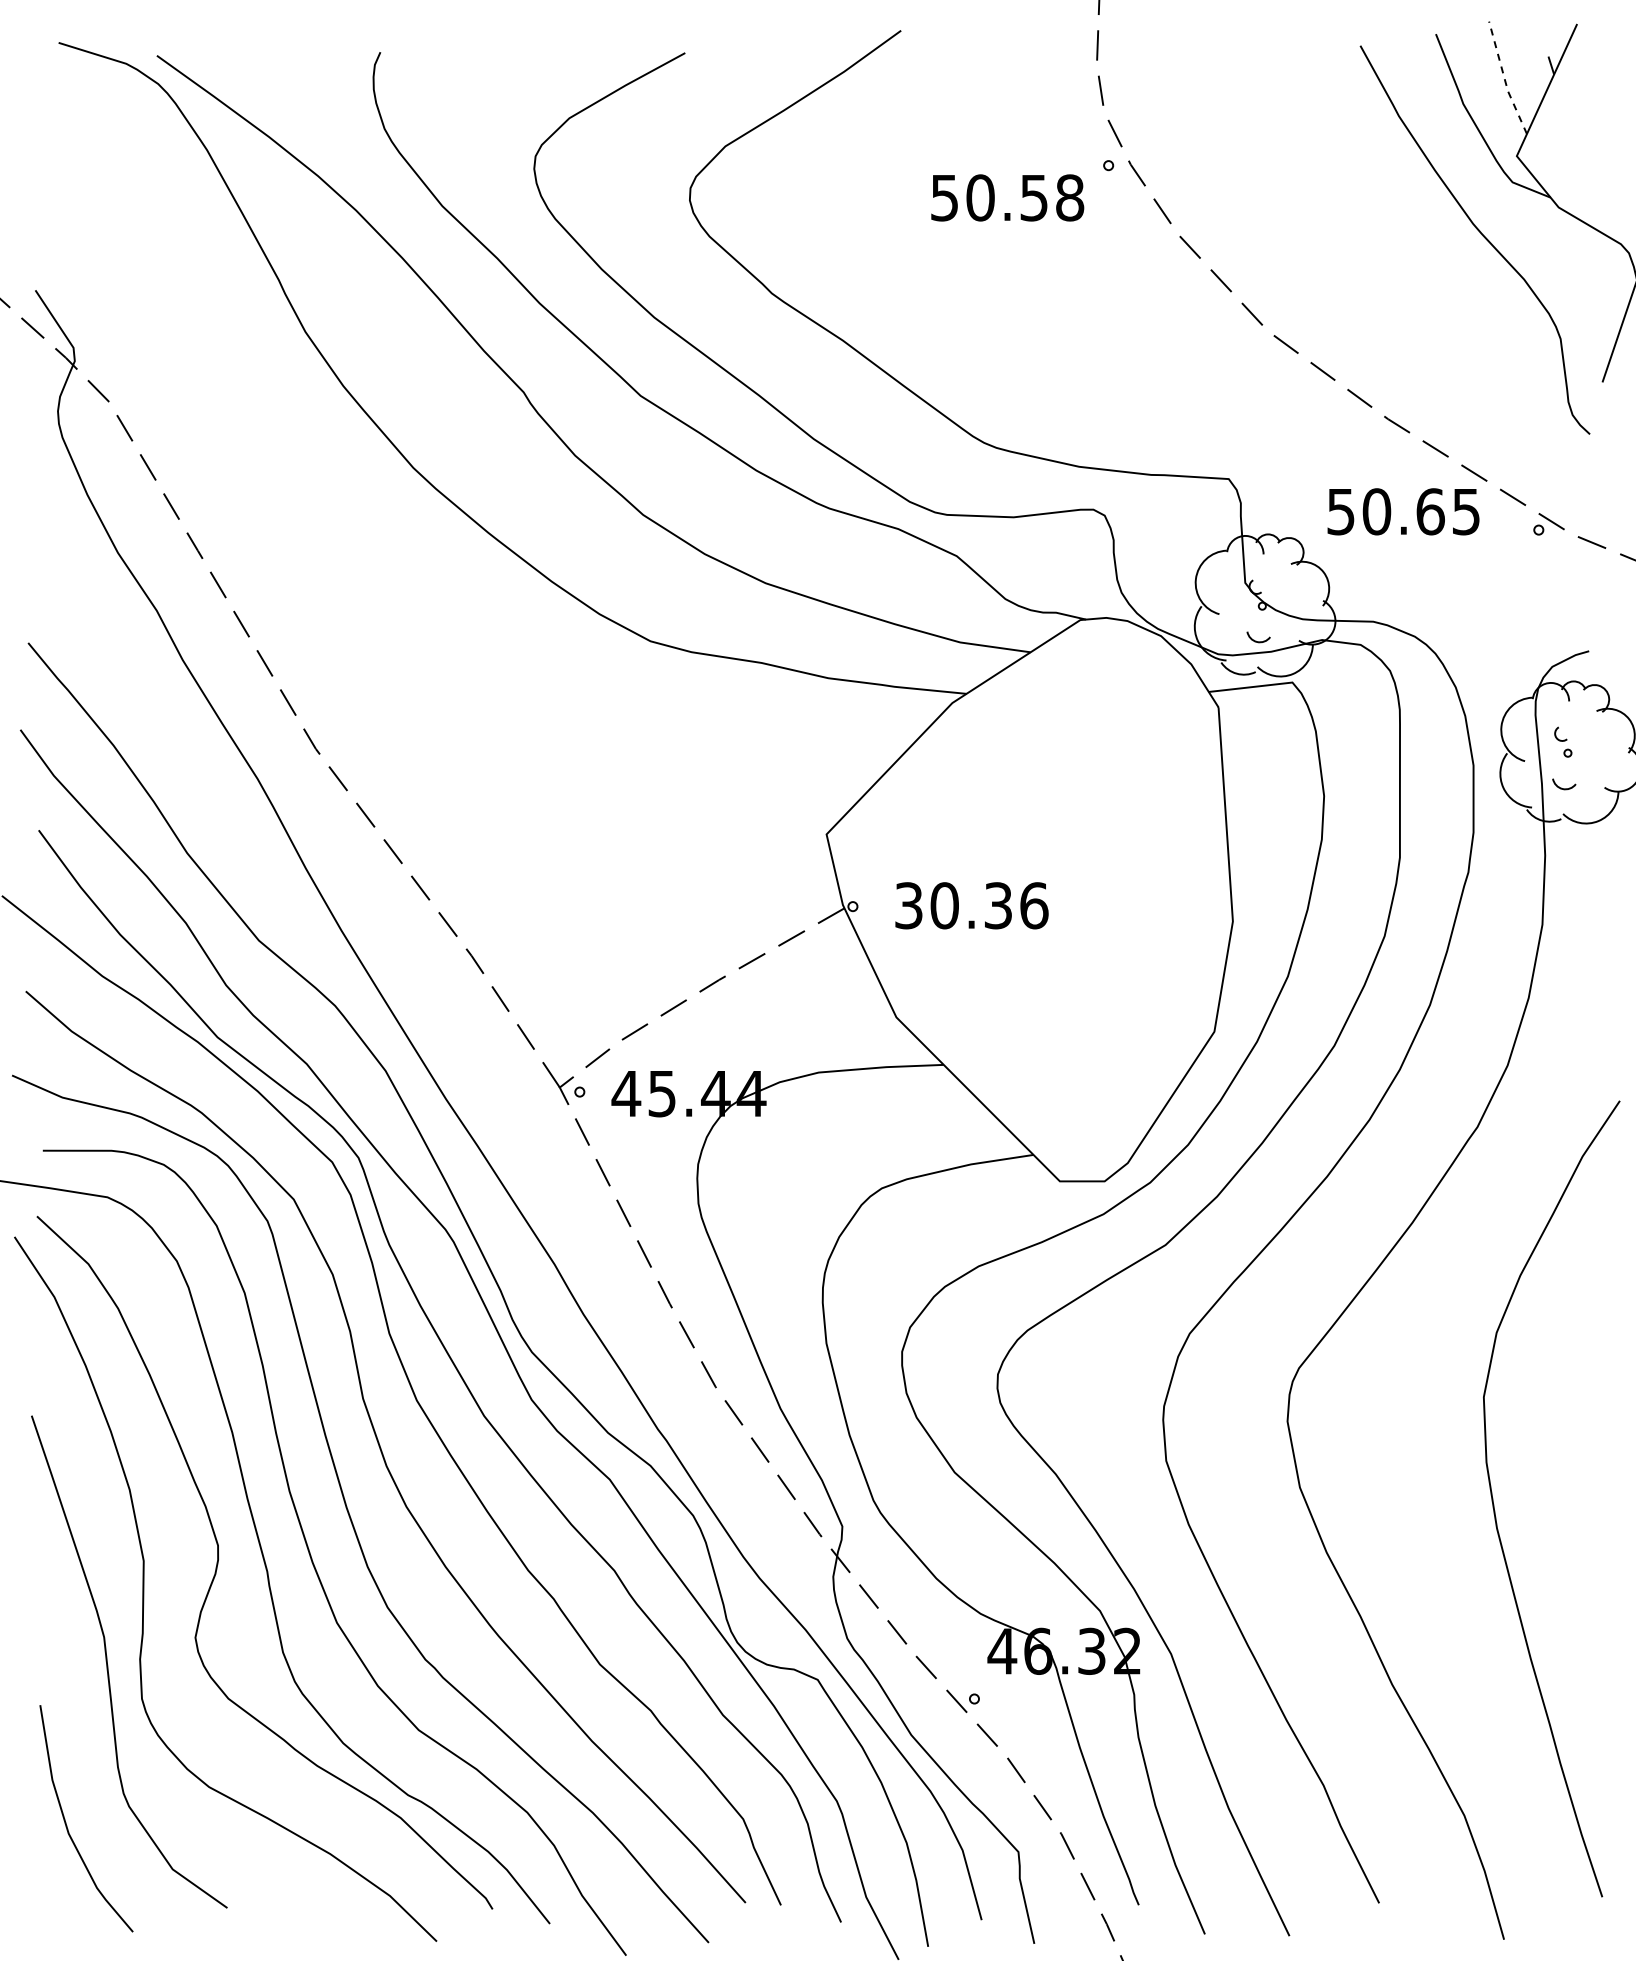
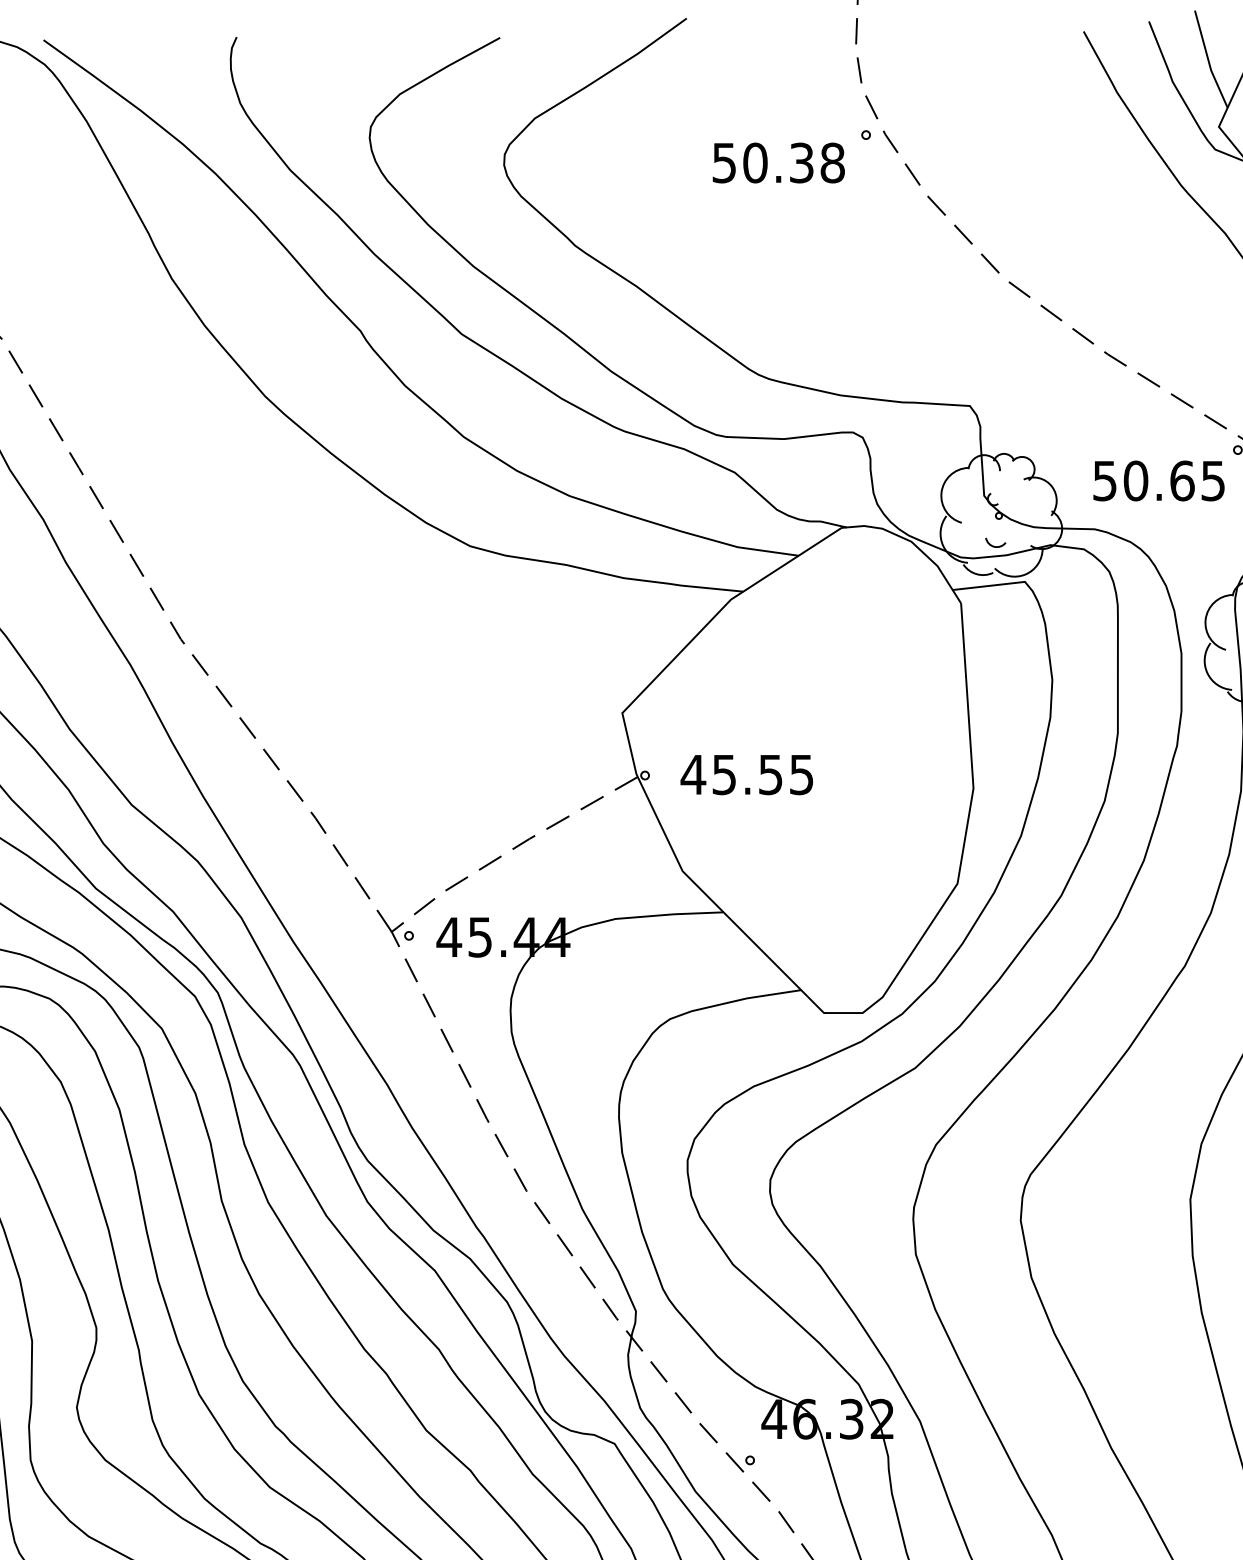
line: (1504, 78) -> (1208, 59), dashed -> solid
text: (1034, 197) -> (802, 162), 50.58 -> 50.38
text: (1403, 511) -> (1158, 480), moved
text: (970, 905) -> (746, 774), 30.36 -> 45.55

